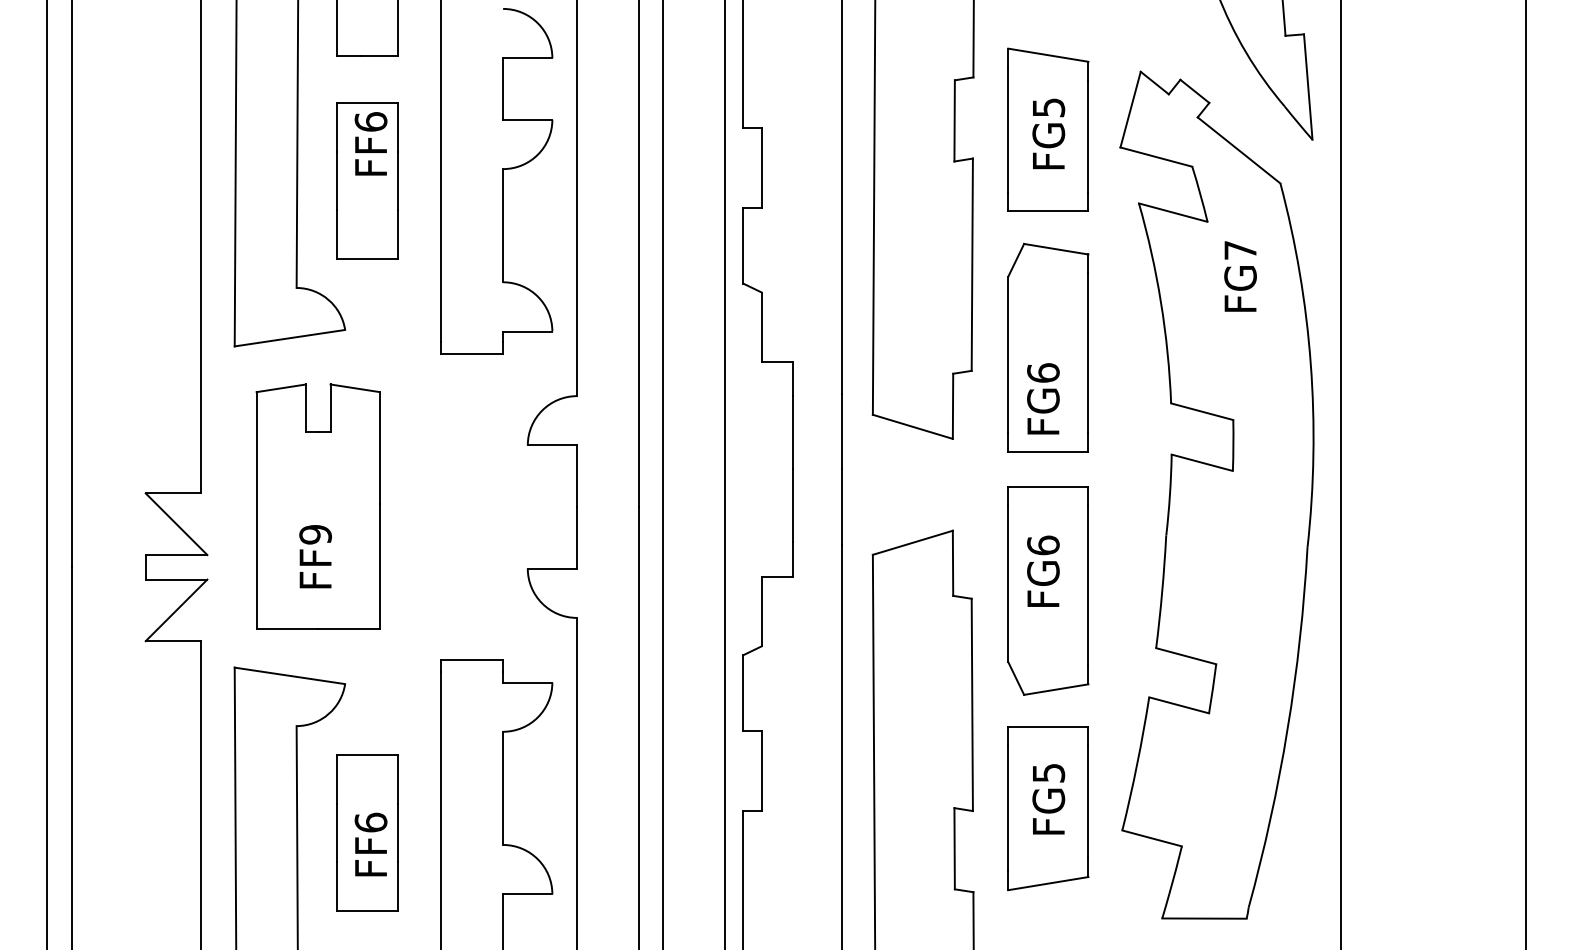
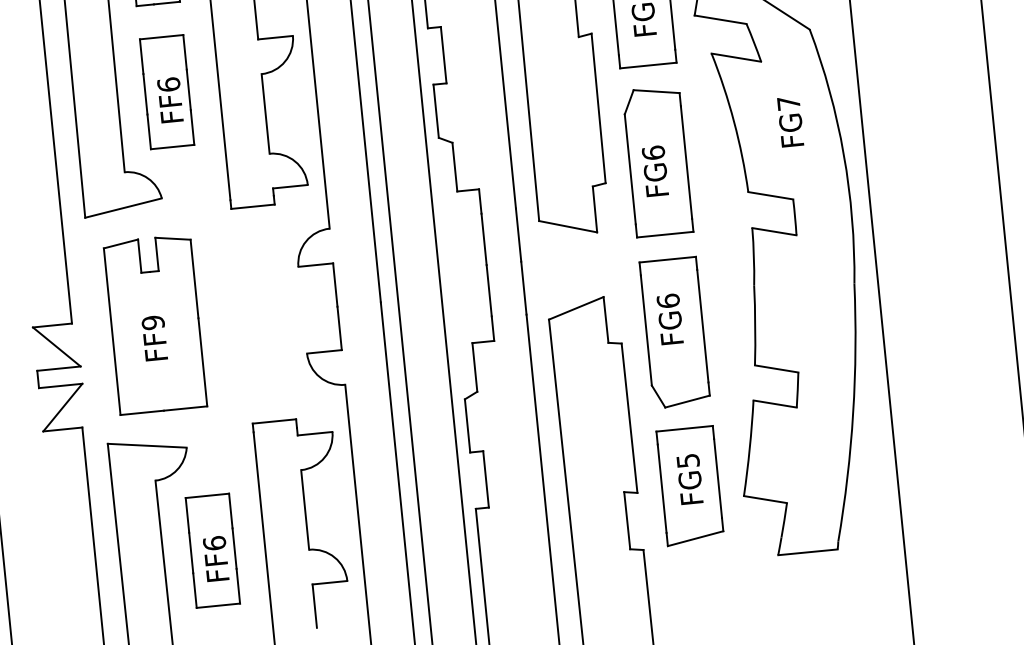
text: (370, 143) -> (169, 99), moved
text: (1240, 276) -> (790, 121), moved
text: (1043, 398) -> (655, 170), moved
text: (315, 556) -> (154, 338), moved

